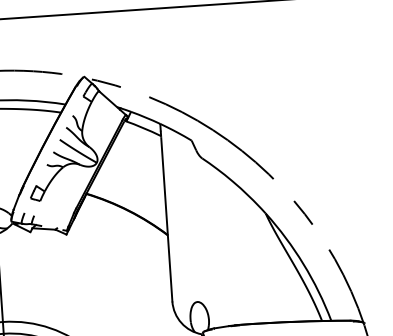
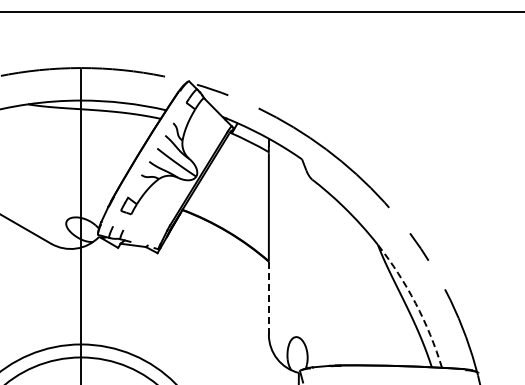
arc: (303, 264) -> (415, 303), solid -> dashed
line: (169, 268) -> (268, 298), solid -> dashed

